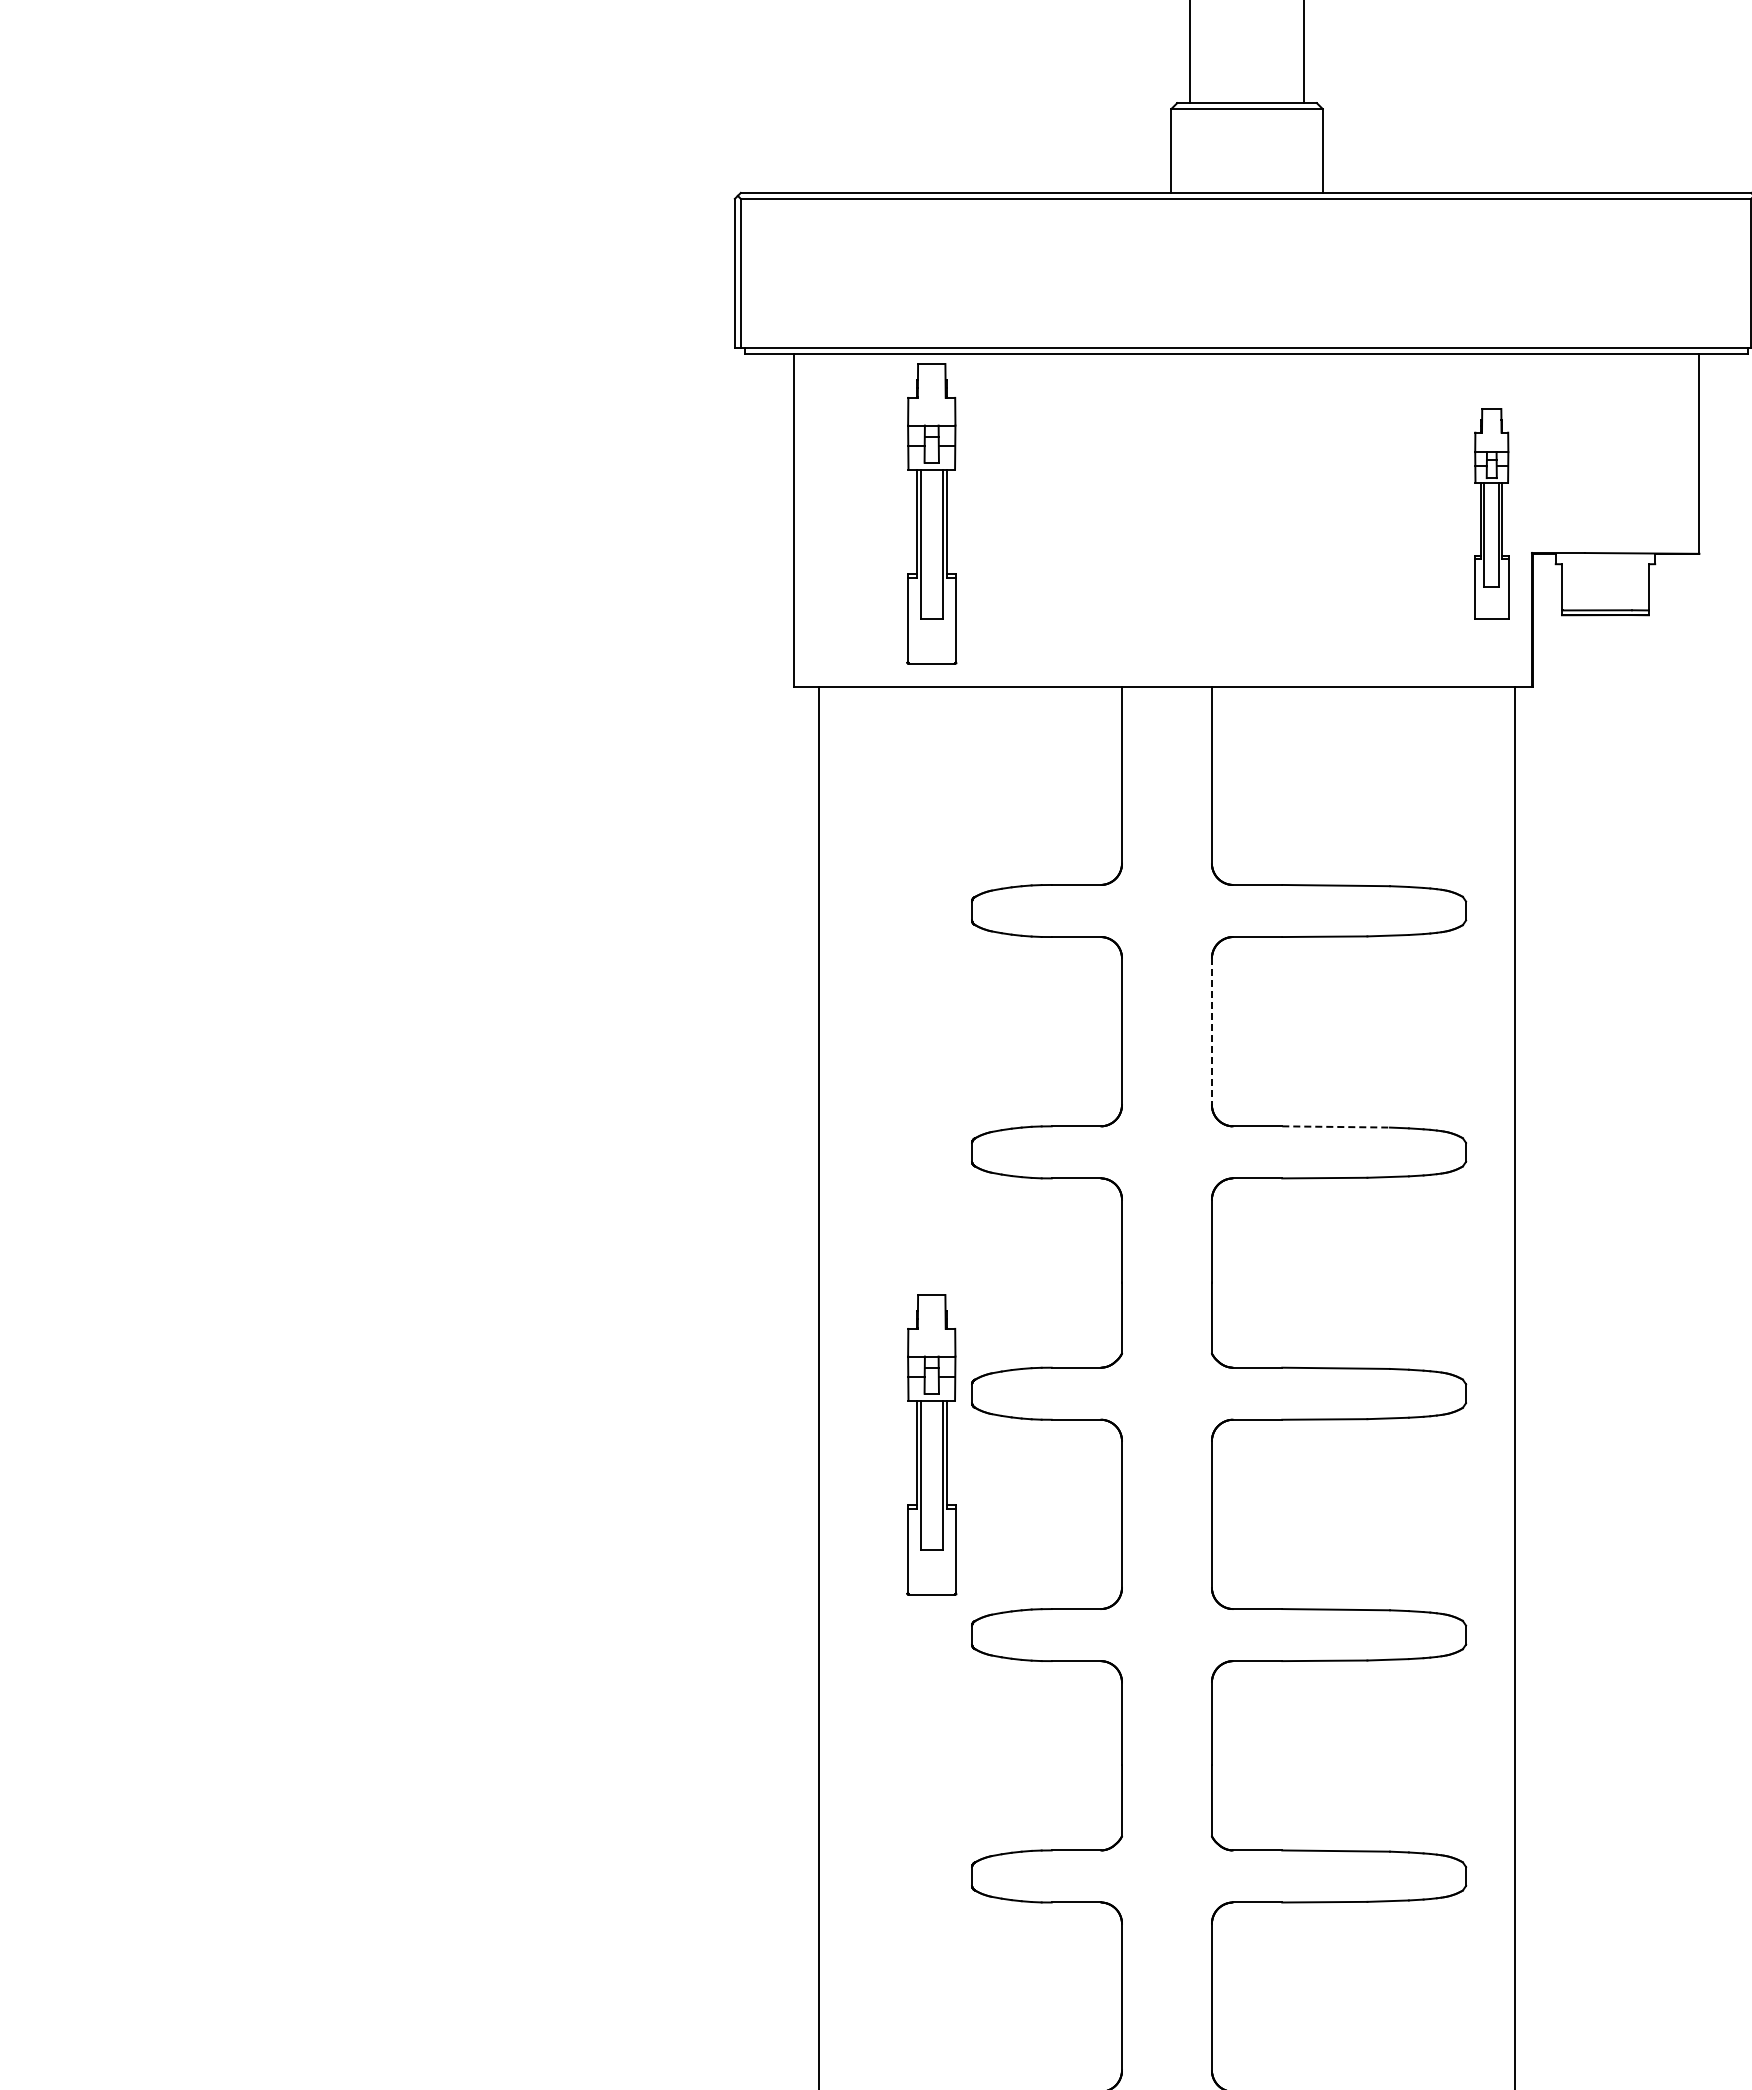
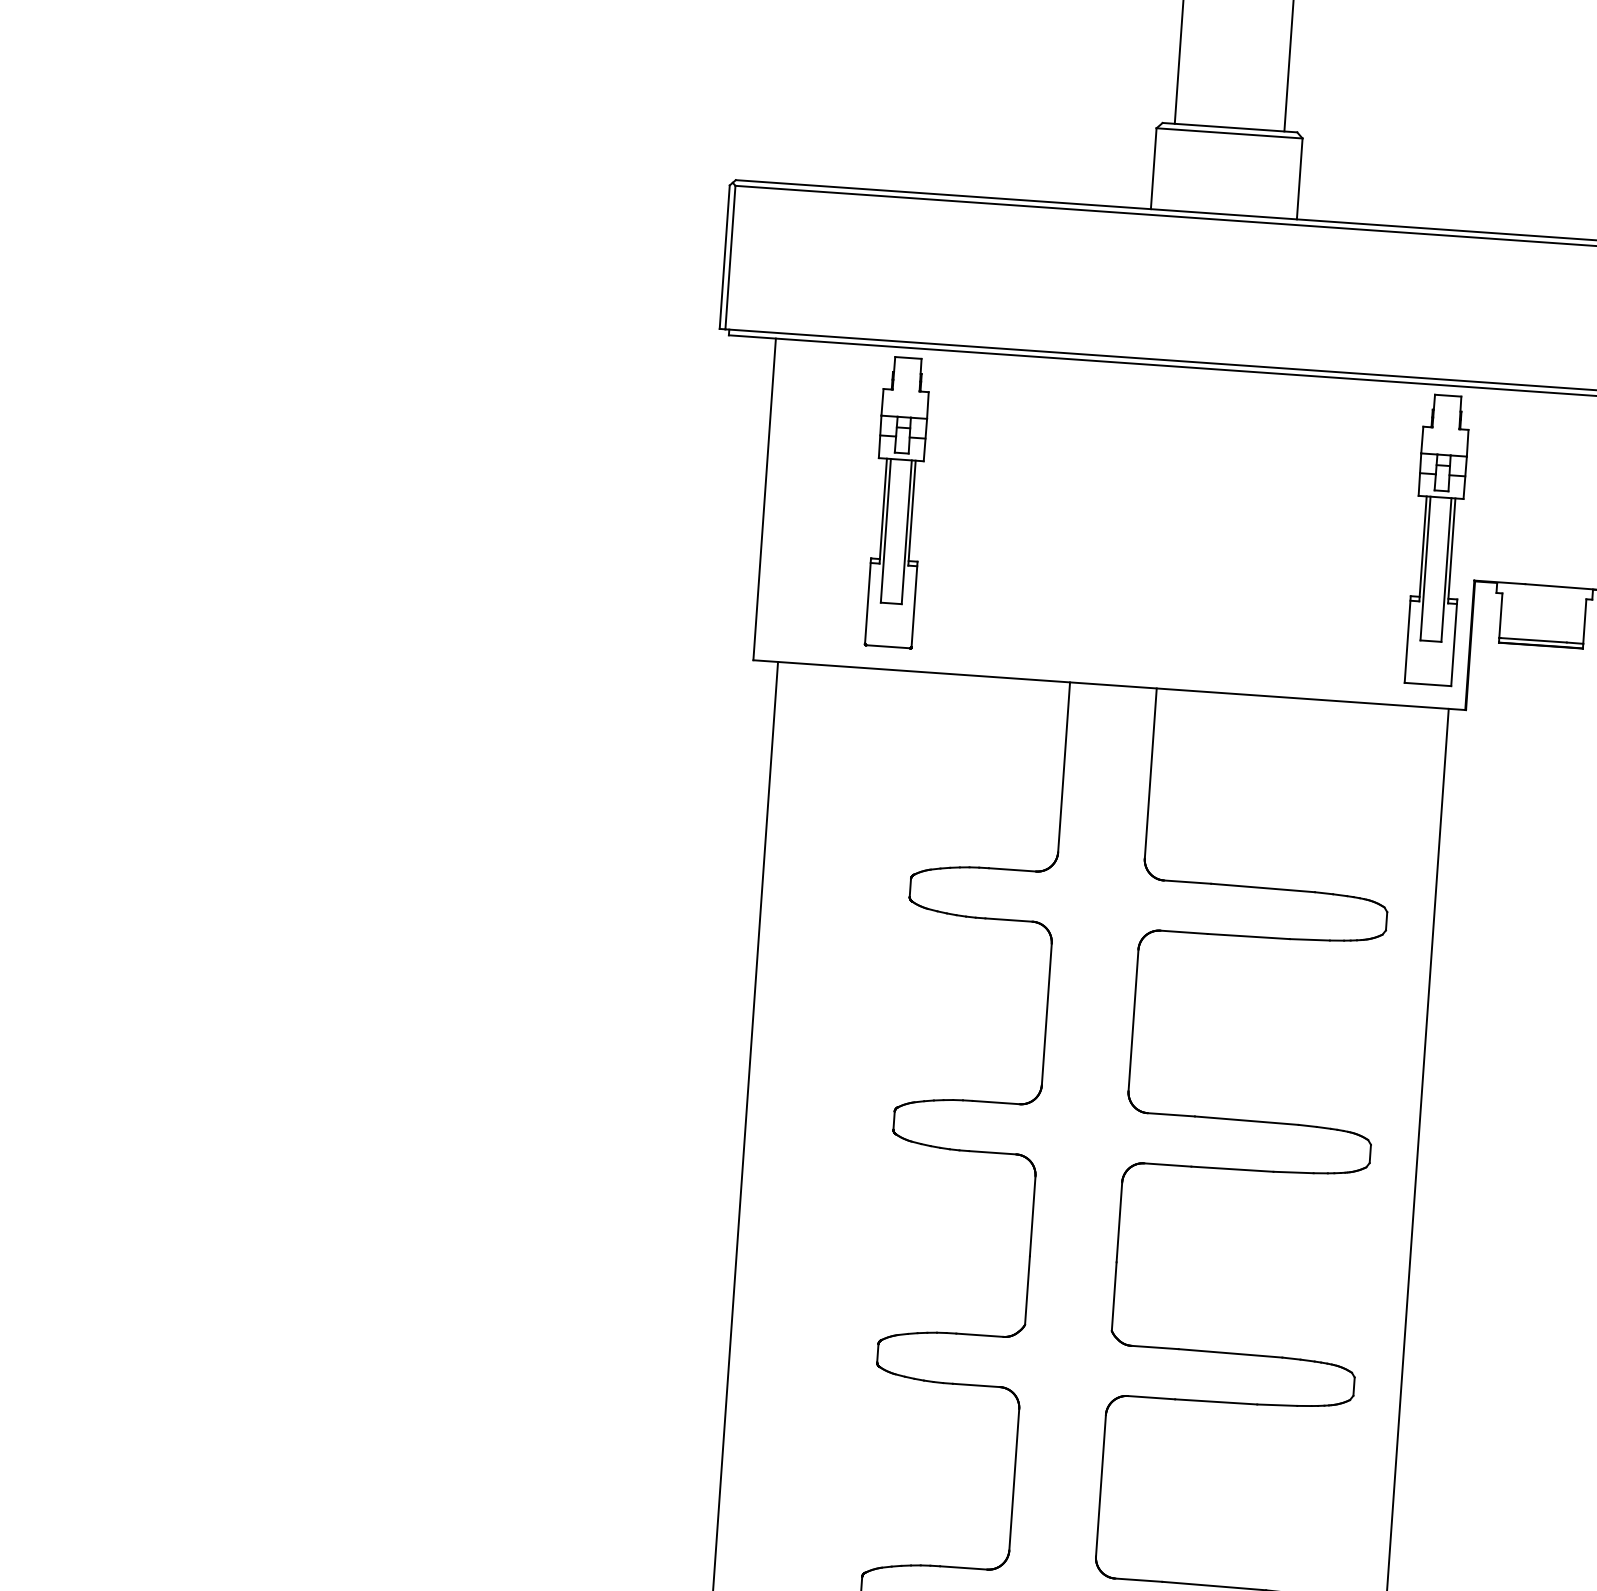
part: (1491, 513) -> (1437, 539), size x1.43
line: (1211, 1032) -> (1133, 1021), dashed -> solid
line: (1336, 1126) -> (1247, 1120), dashed -> solid
part: (931, 1444) -> (835, 1399), removed

